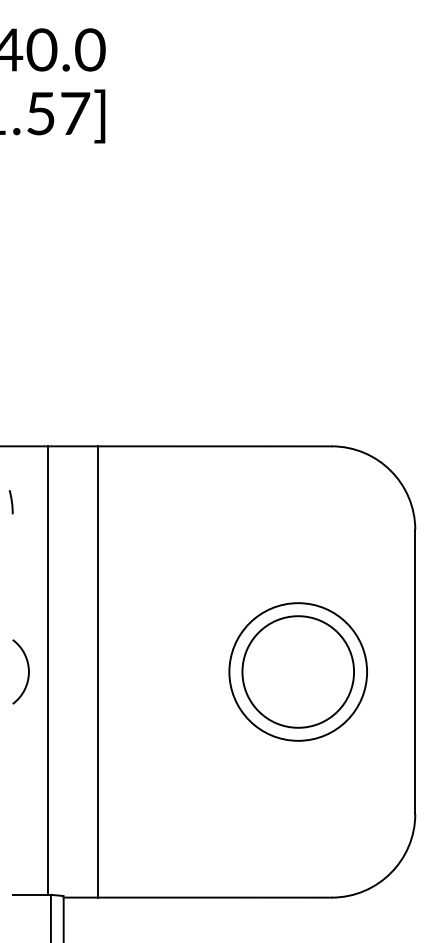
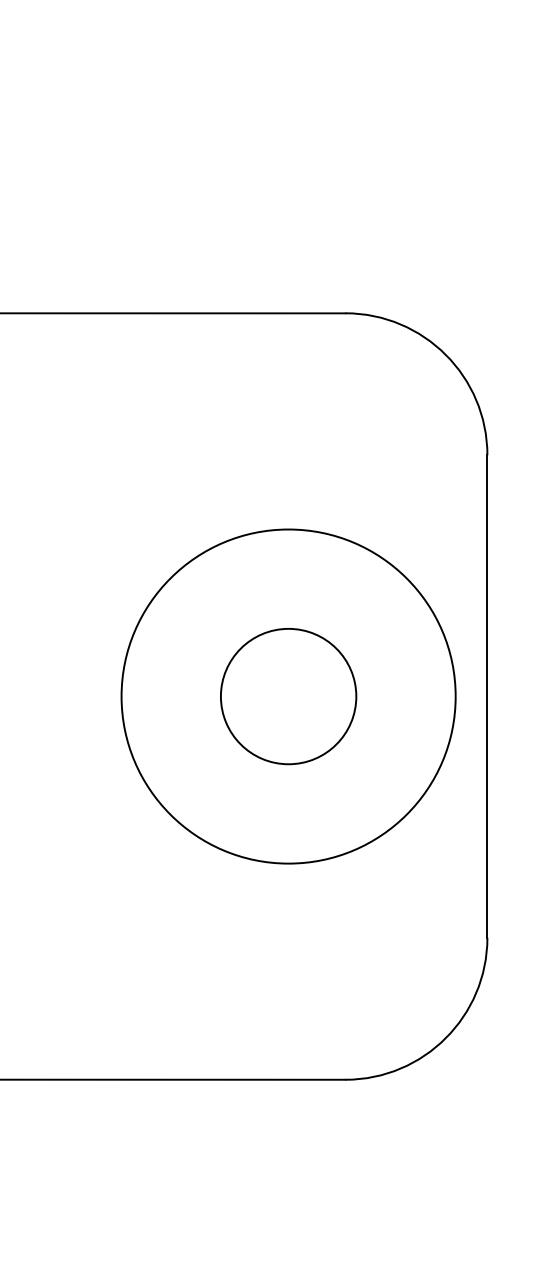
circle: (297, 671) -> (287, 695), size x1.43
circle: (298, 671) -> (289, 695), size x0.71

